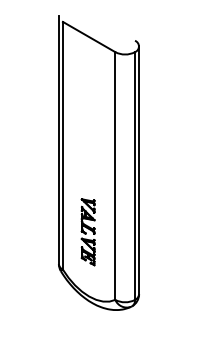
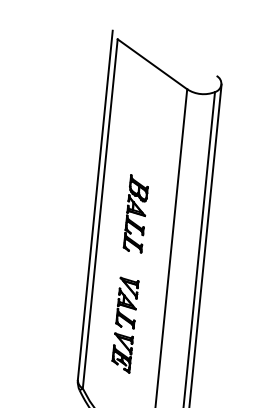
part: (87, 143) -> (135, 214), added
part: (87, 232) -> (124, 325), moved

